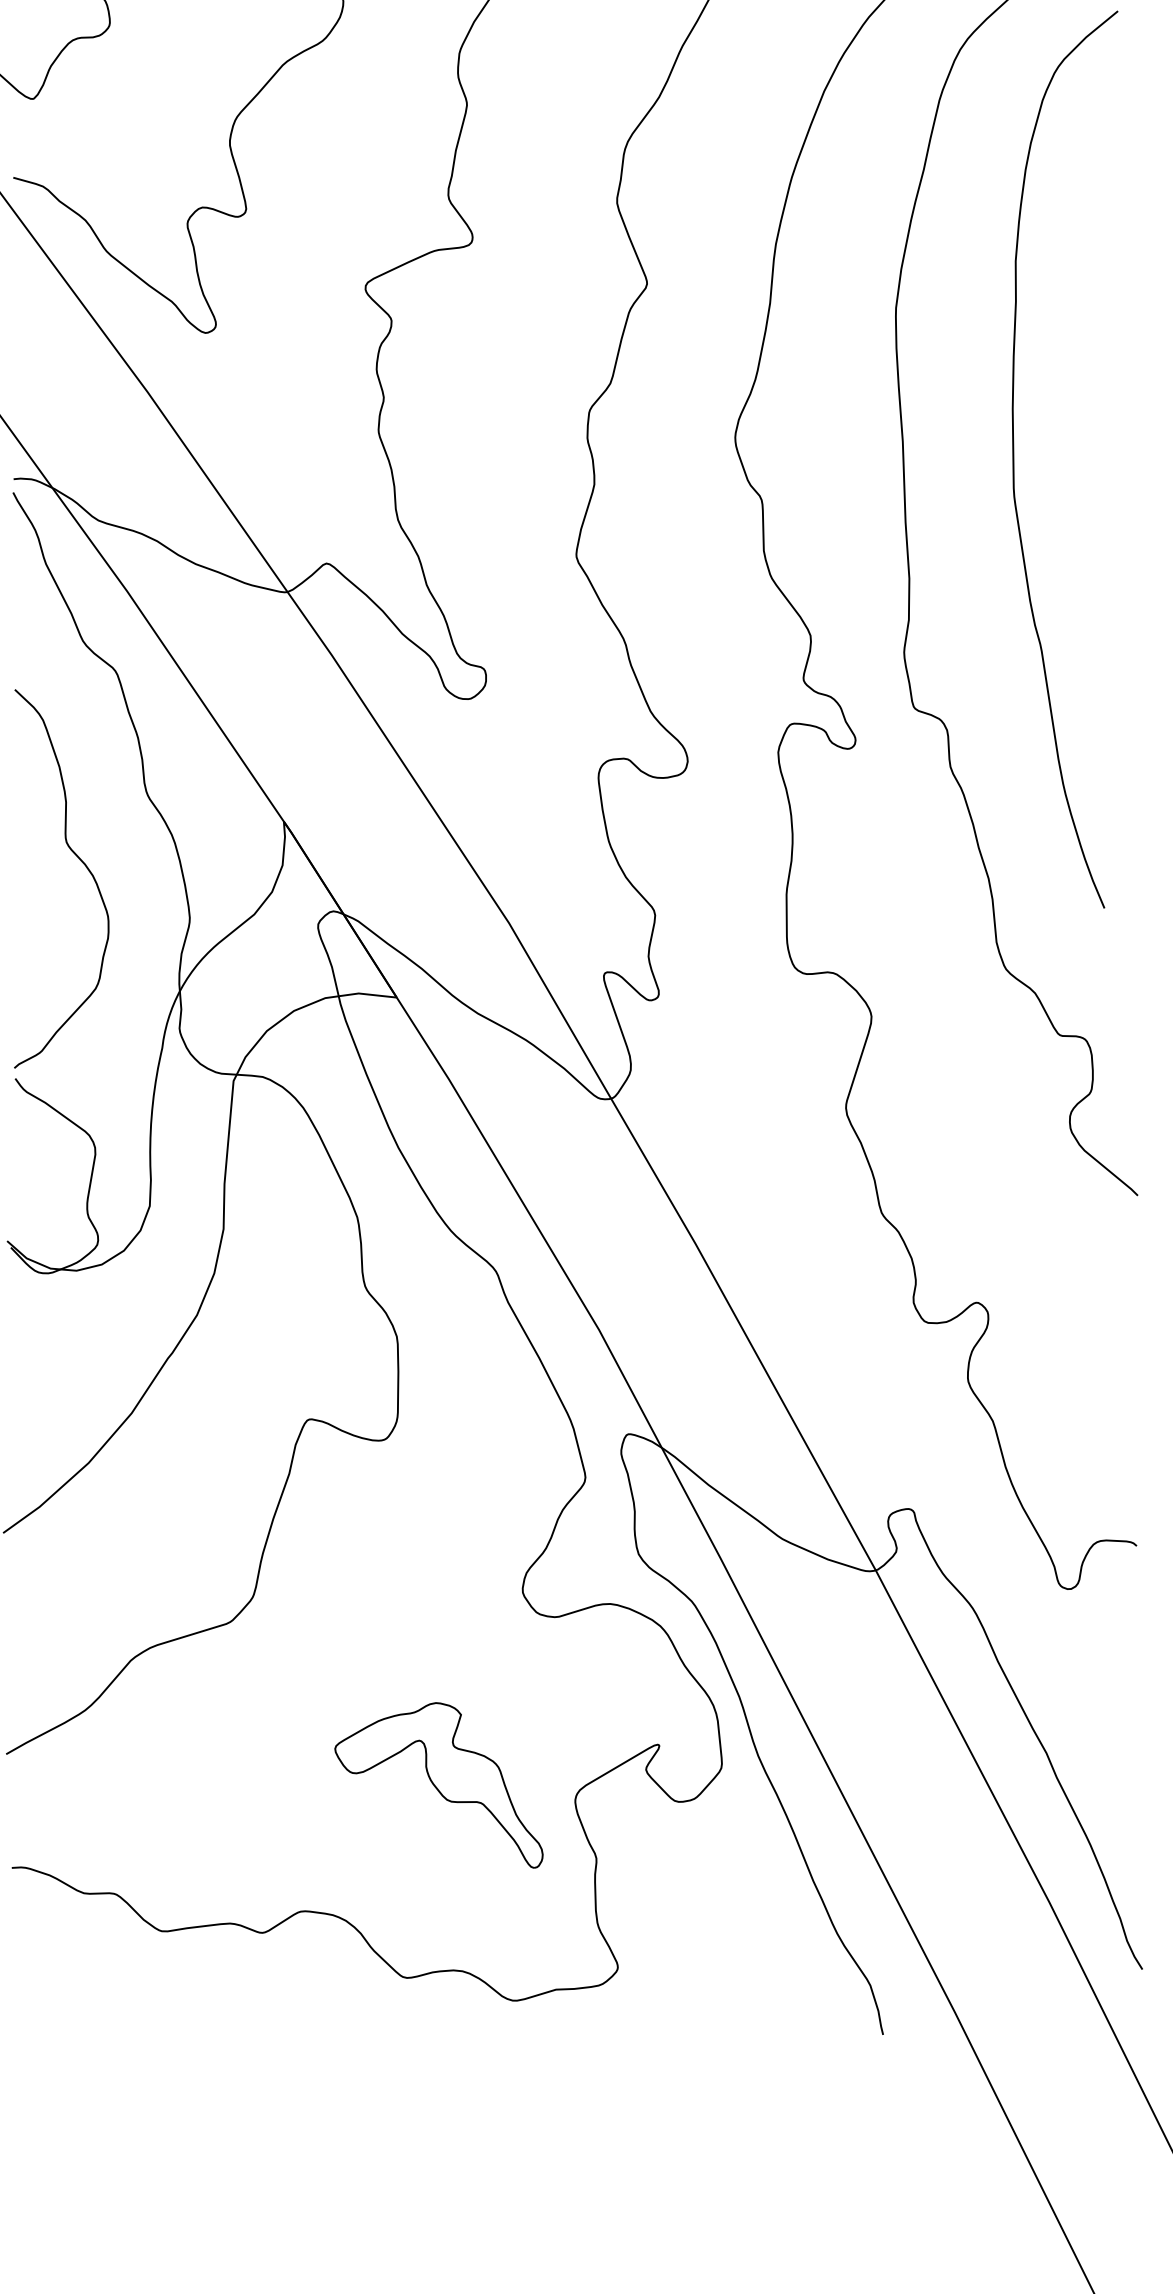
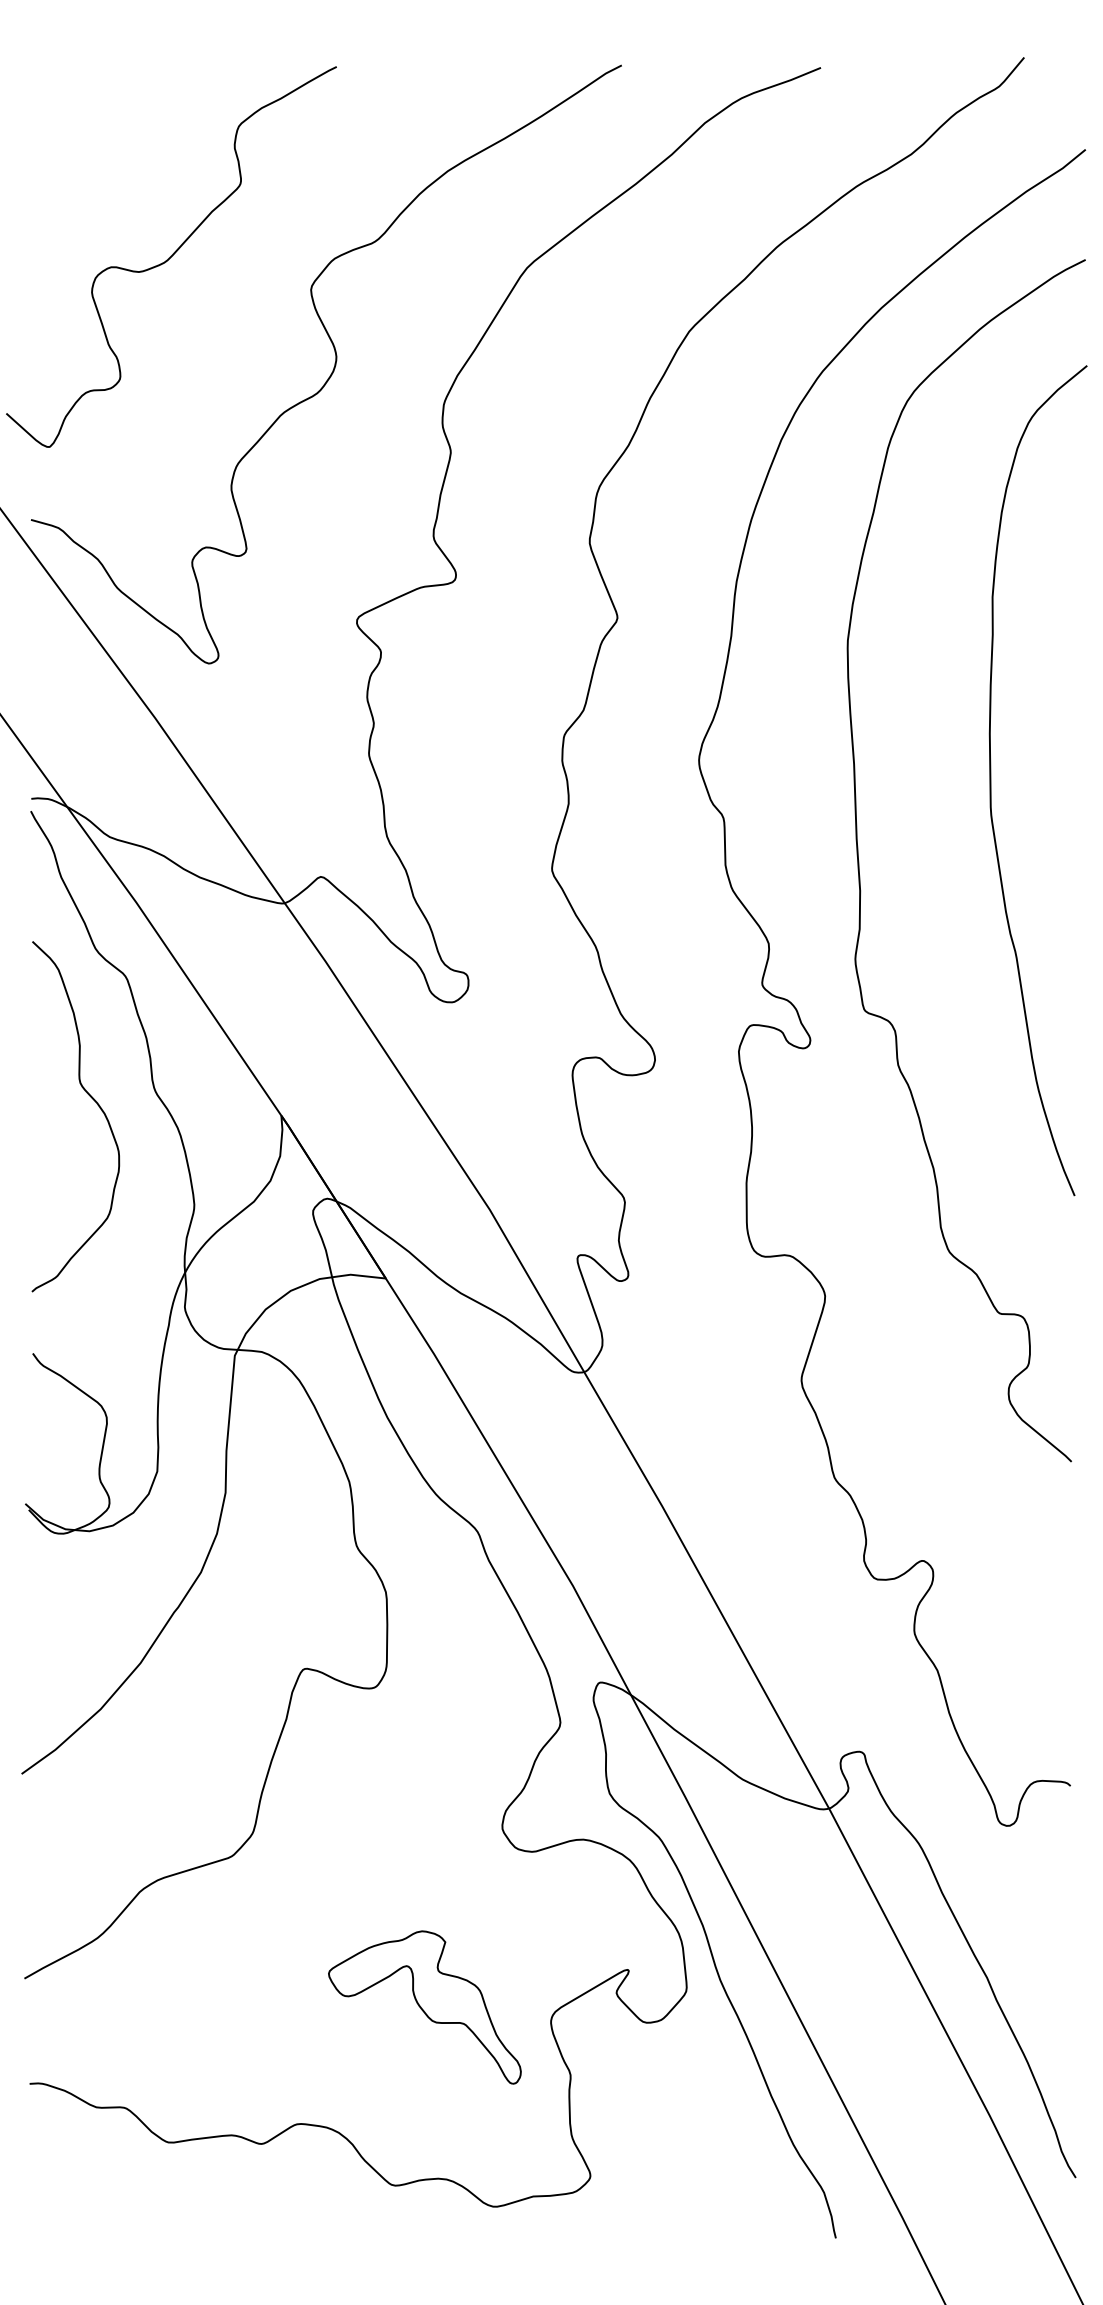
curve: (1014, 459) -> (991, 780), moved
curve: (79, 860) -> (92, 1099), moved

